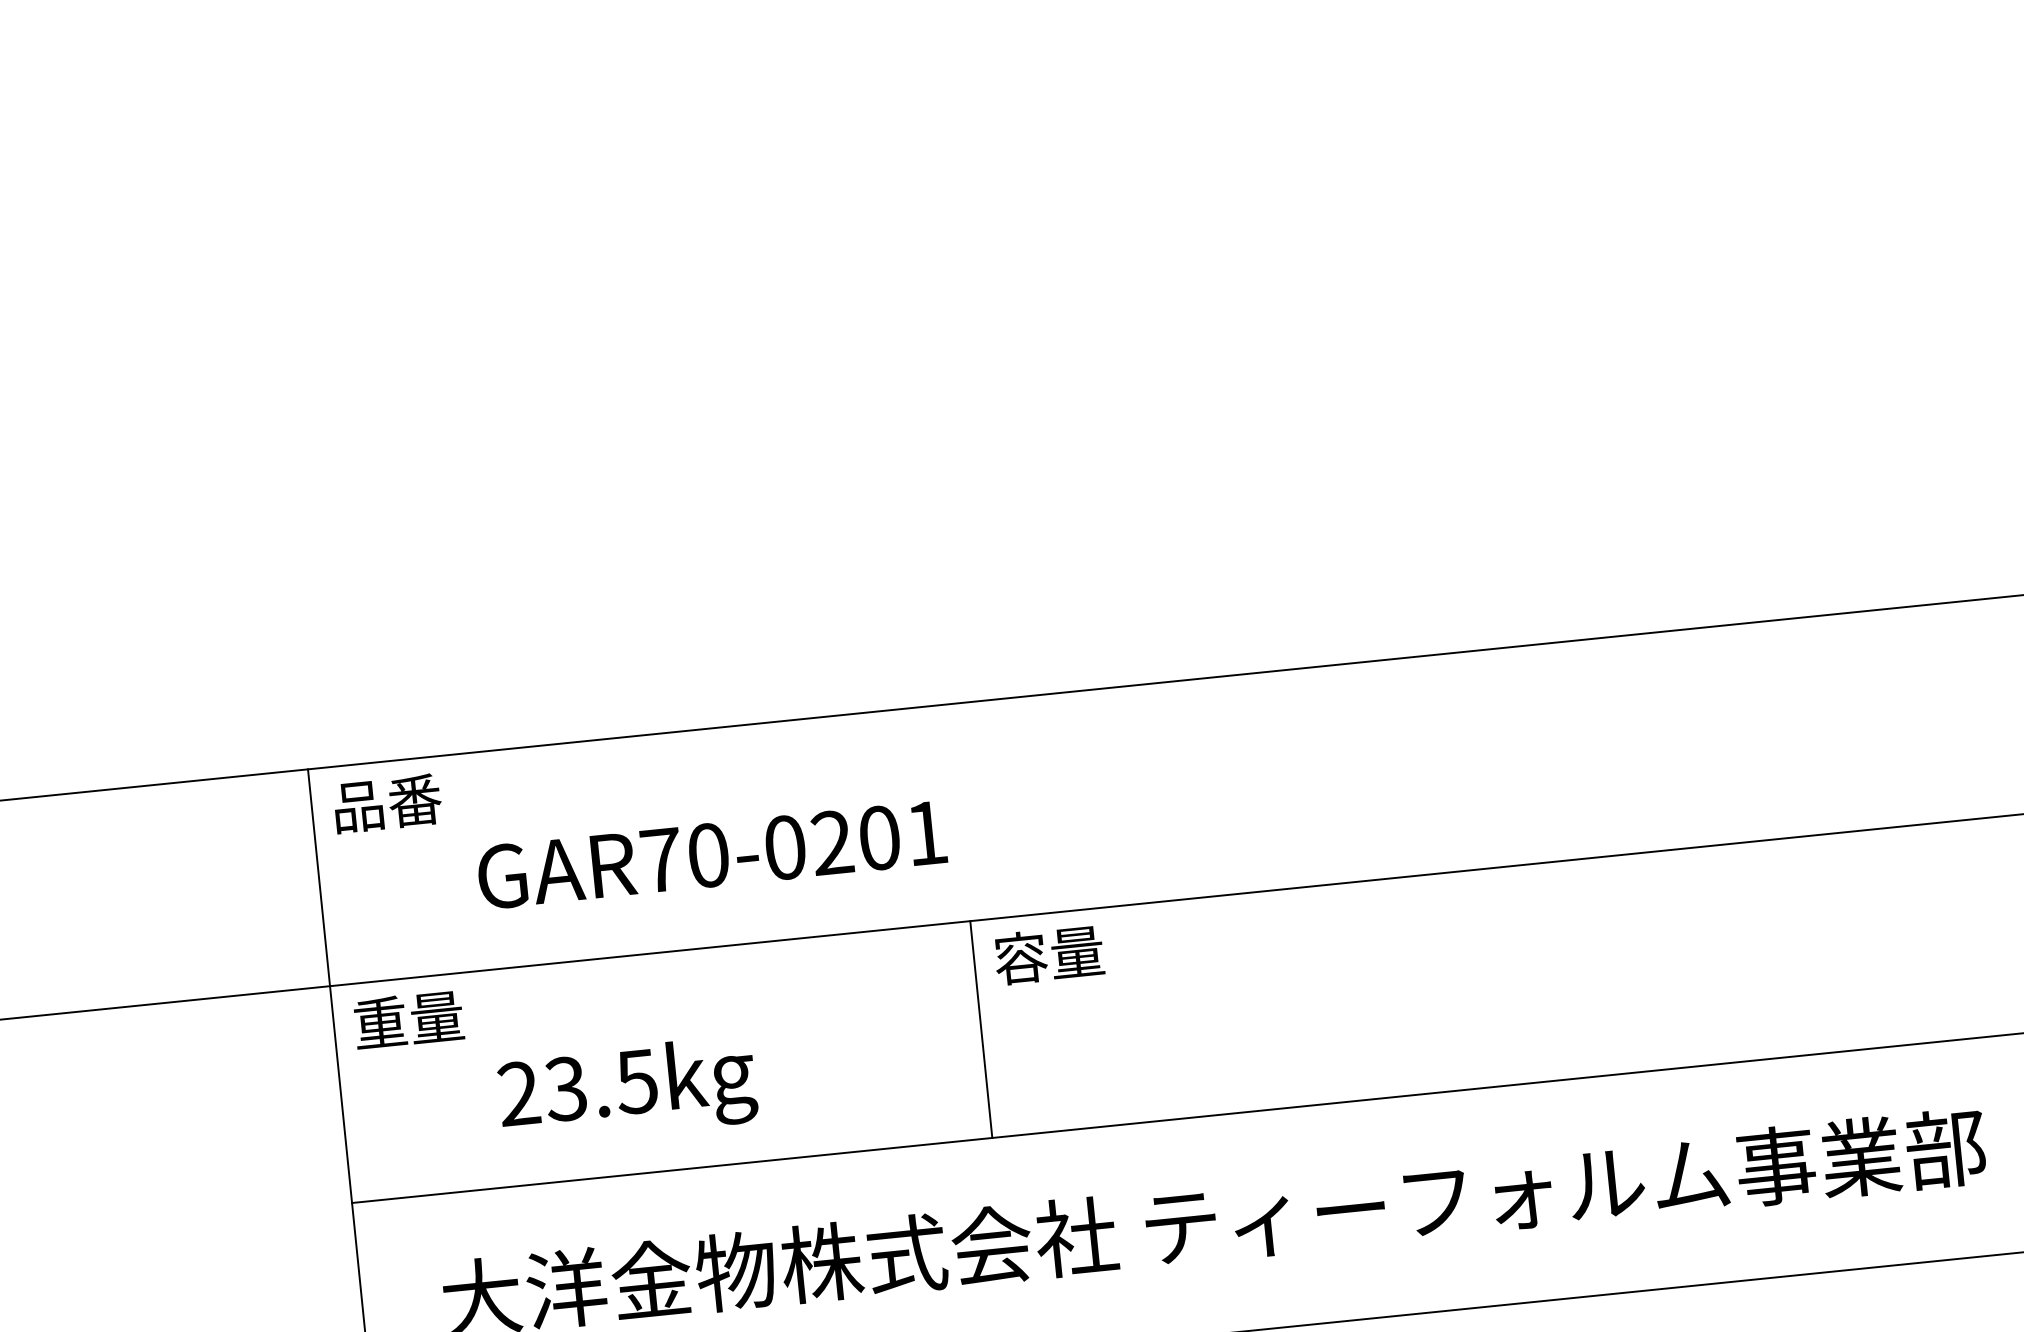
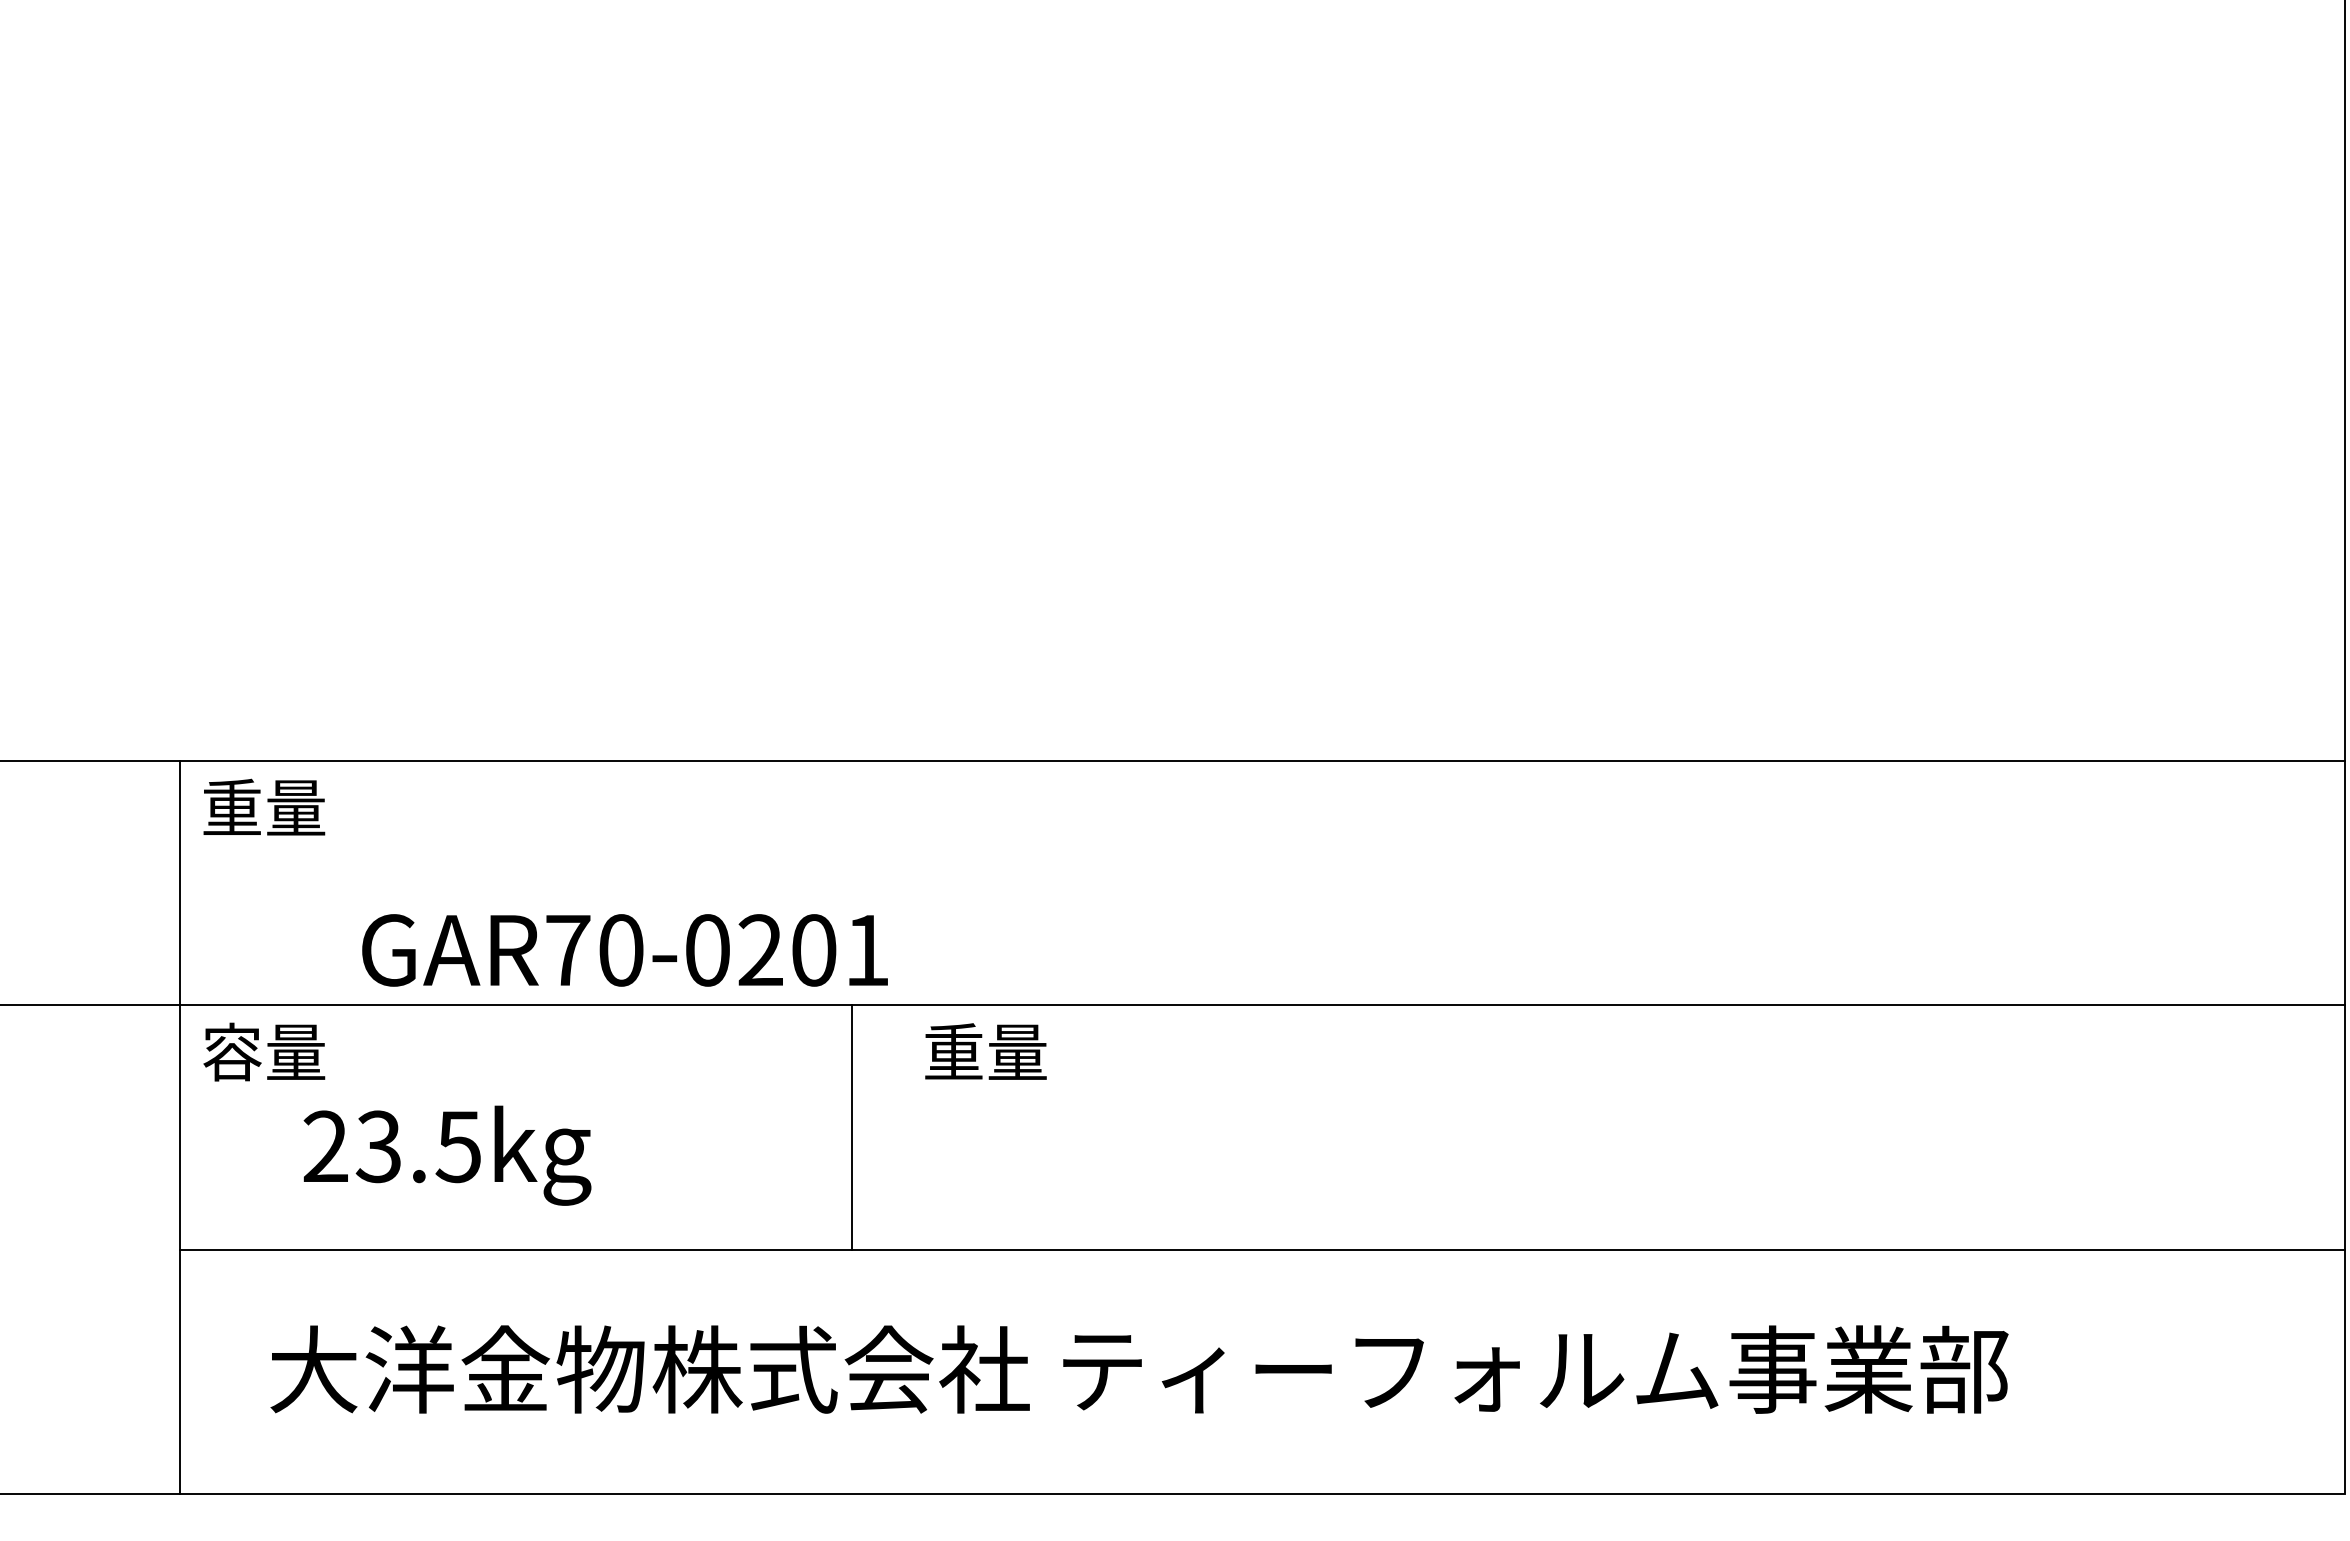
text: (387, 803) -> (264, 807), 品番 -> 重量
text: (711, 855) -> (624, 950), moved
text: (1021, 957) -> (954, 1051), 容量 -> 重量
text: (380, 1022) -> (232, 1051), 重量 -> 容量
line: (981, 1029) -> (851, 1127), moved
text: (627, 1090) -> (447, 1155), moved

